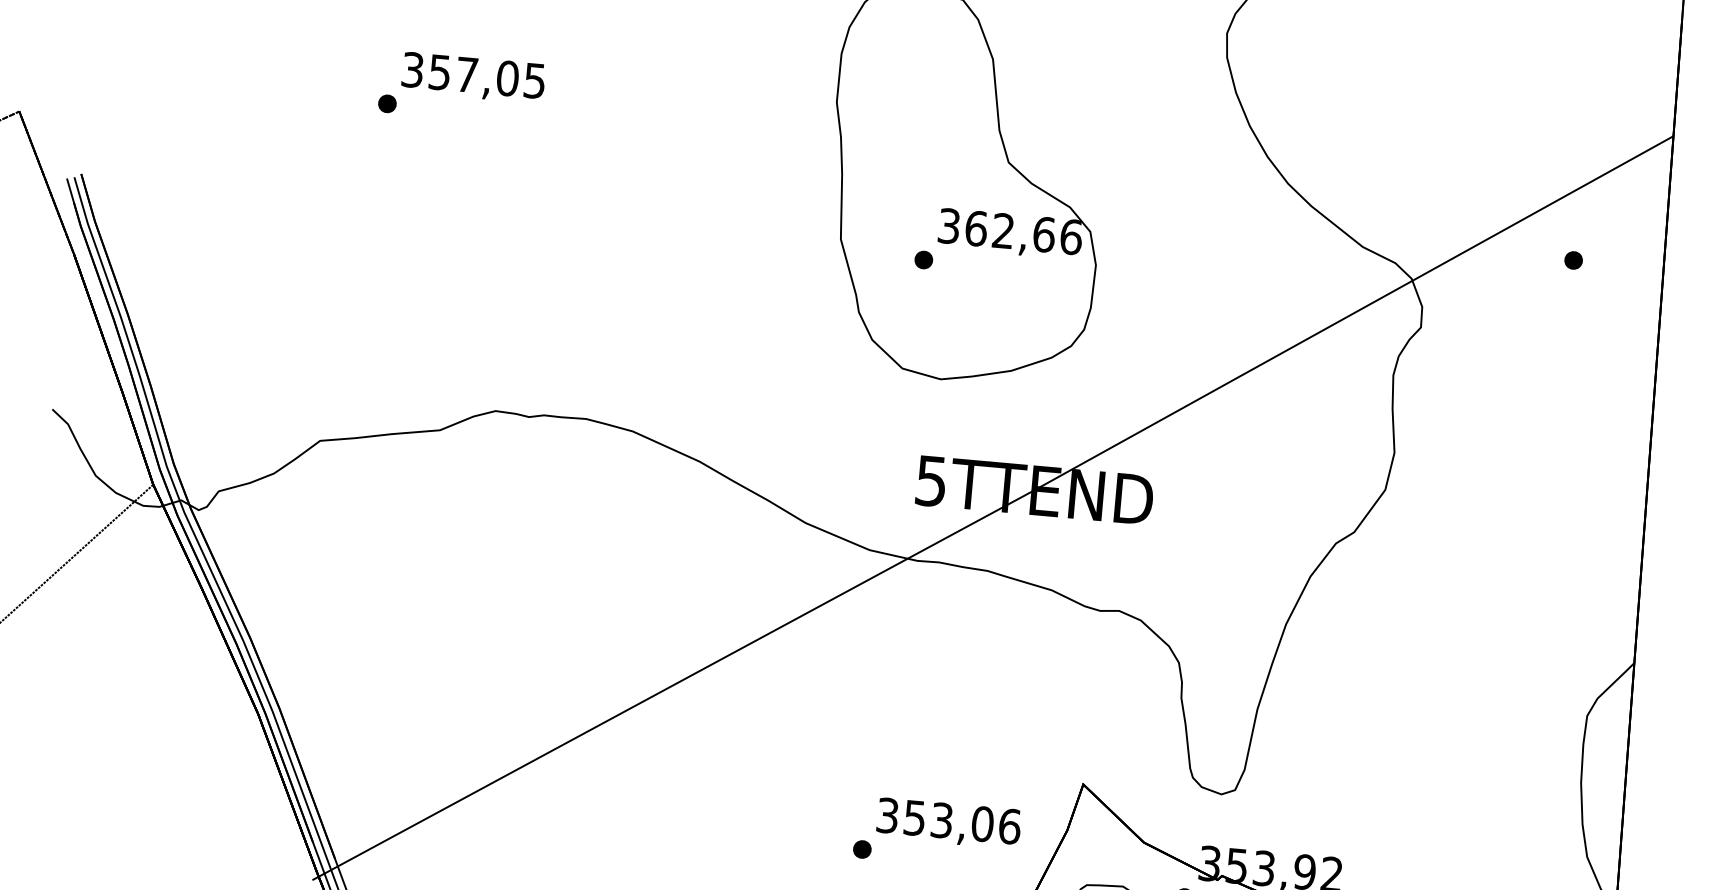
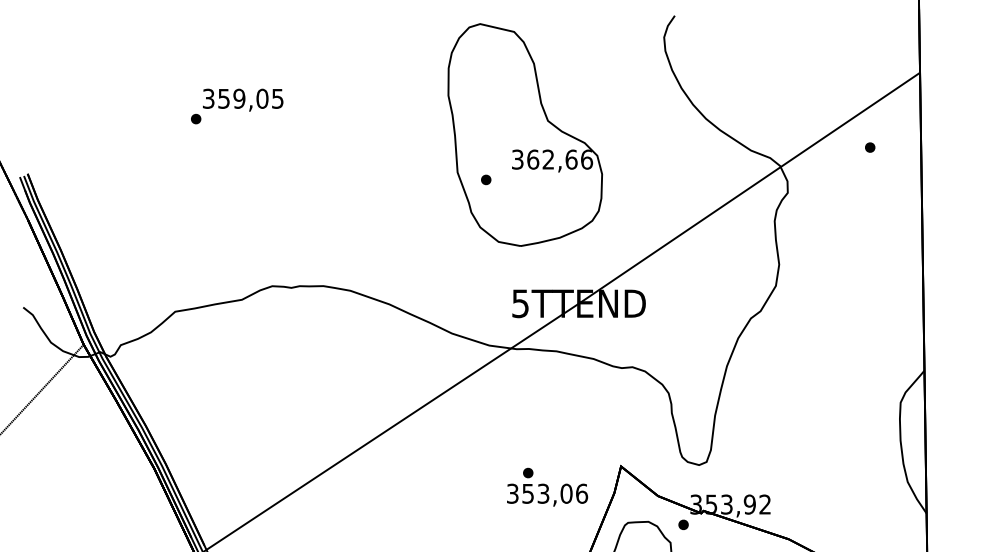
text: (467, 74) -> (239, 98), 357,05 -> 359,05
part: (924, 259) -> (486, 179), moved
part: (862, 848) -> (528, 472), moved

